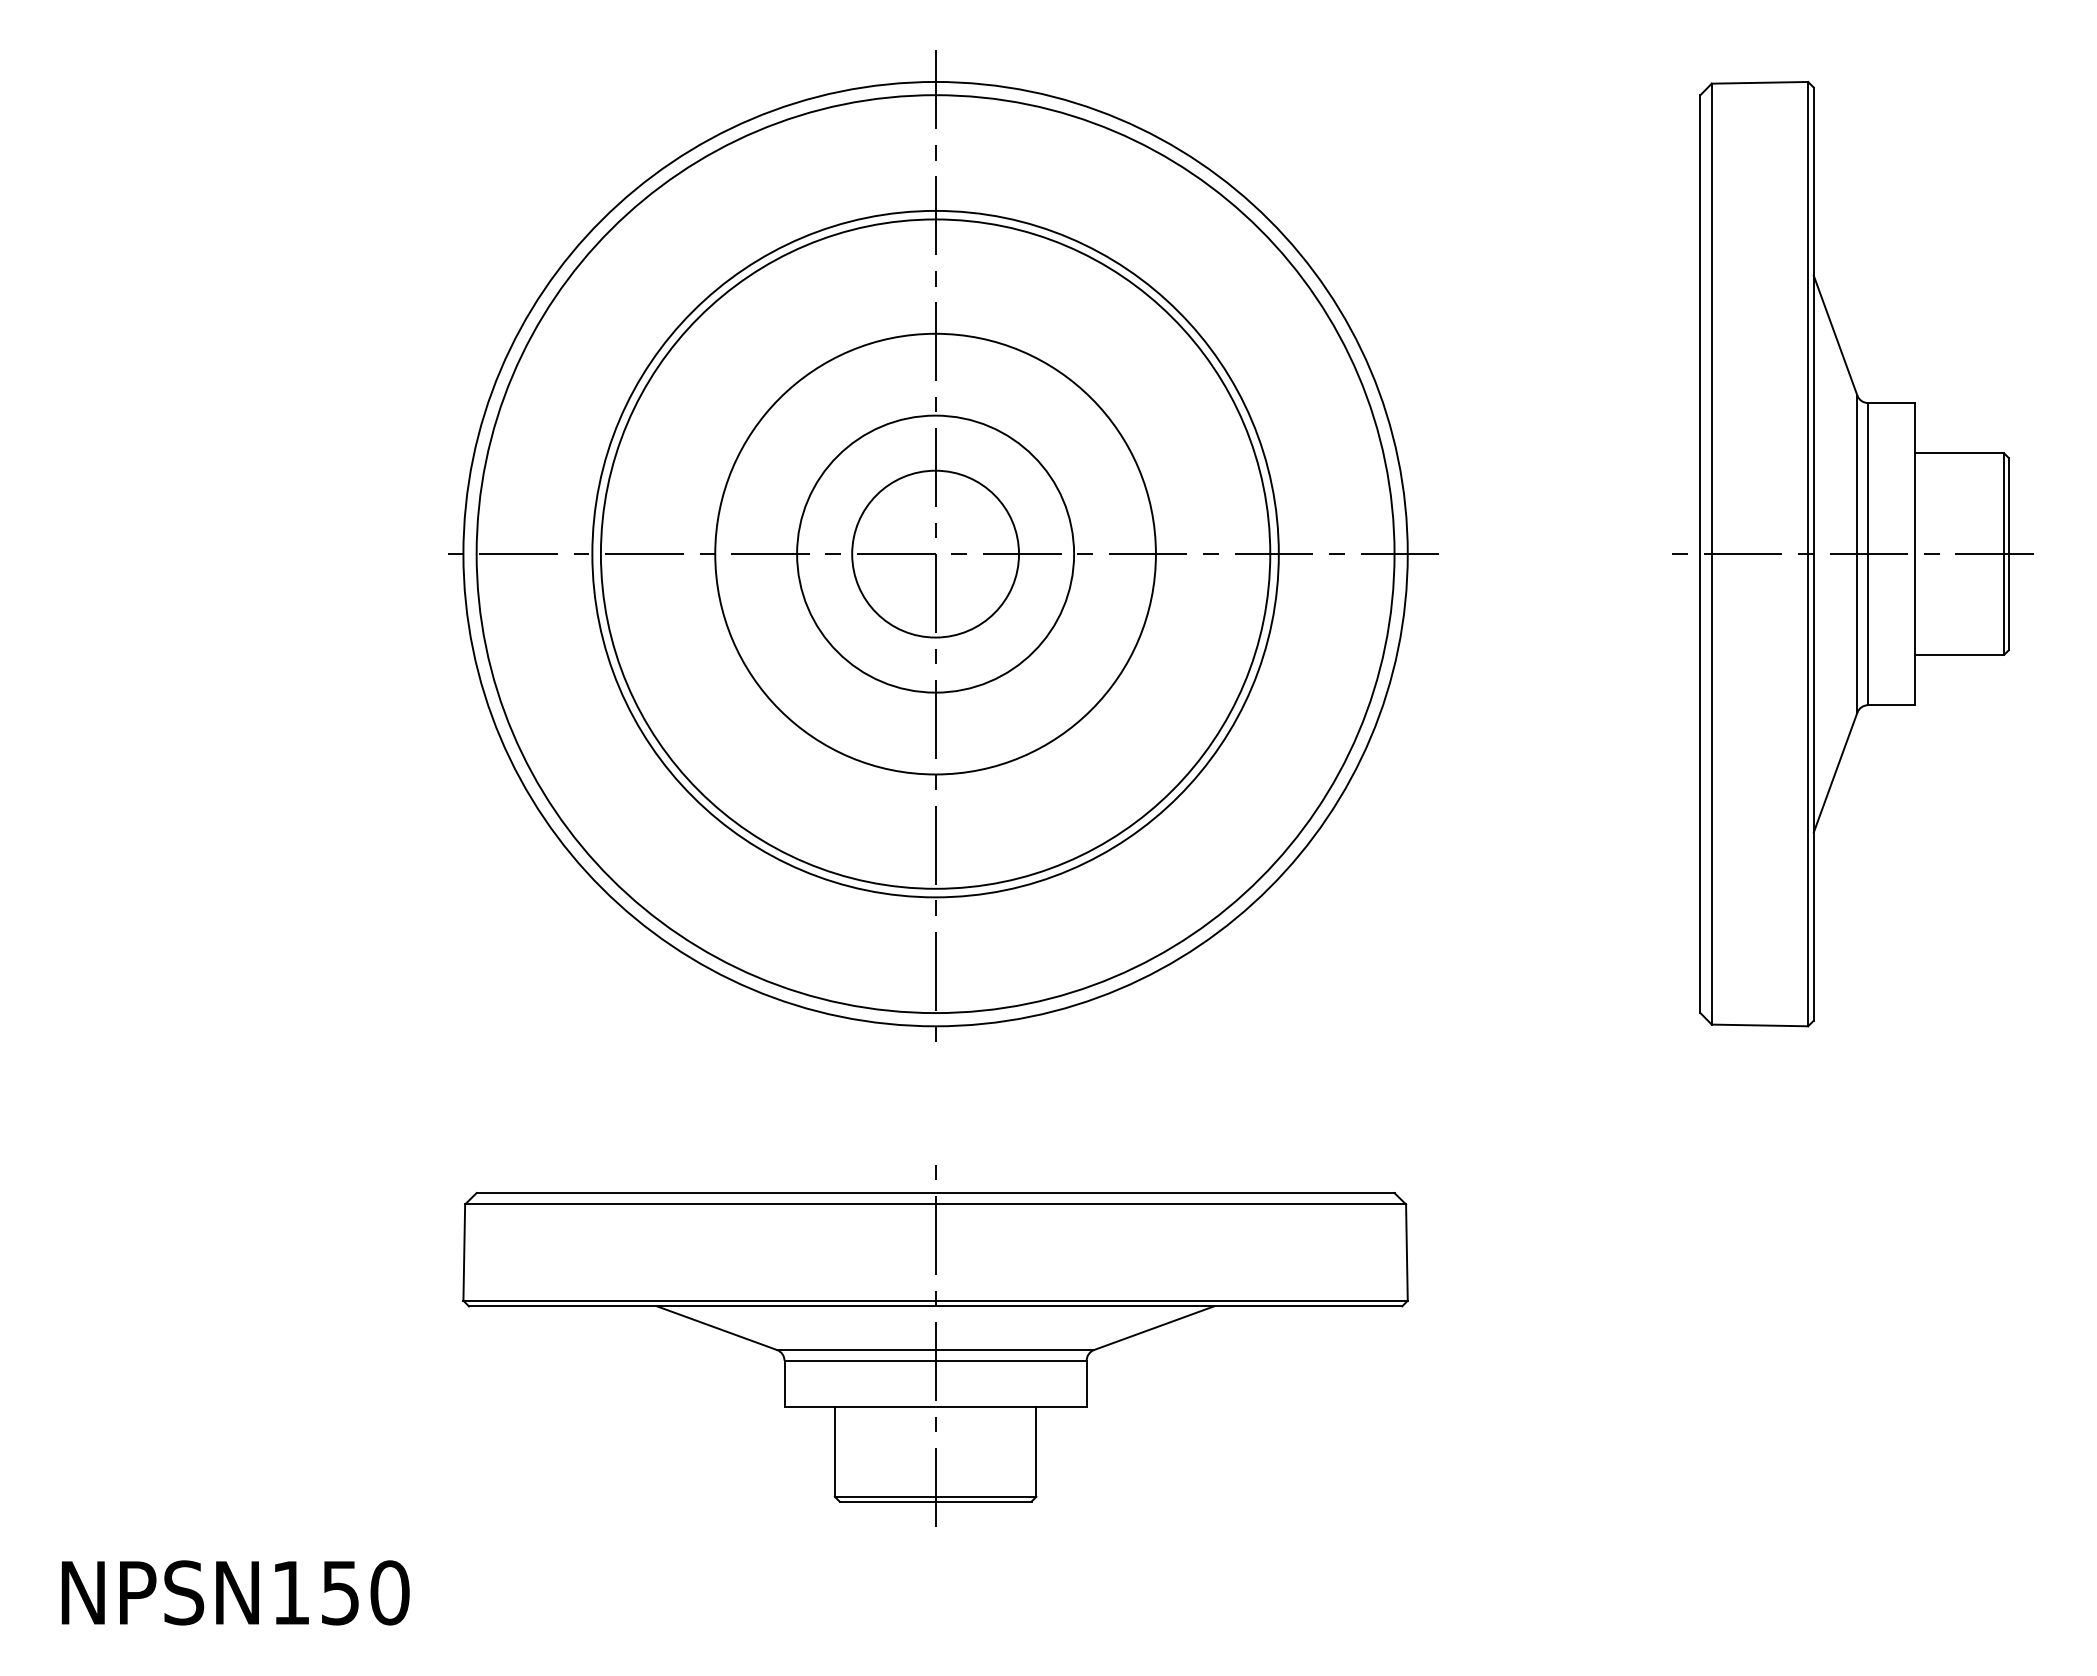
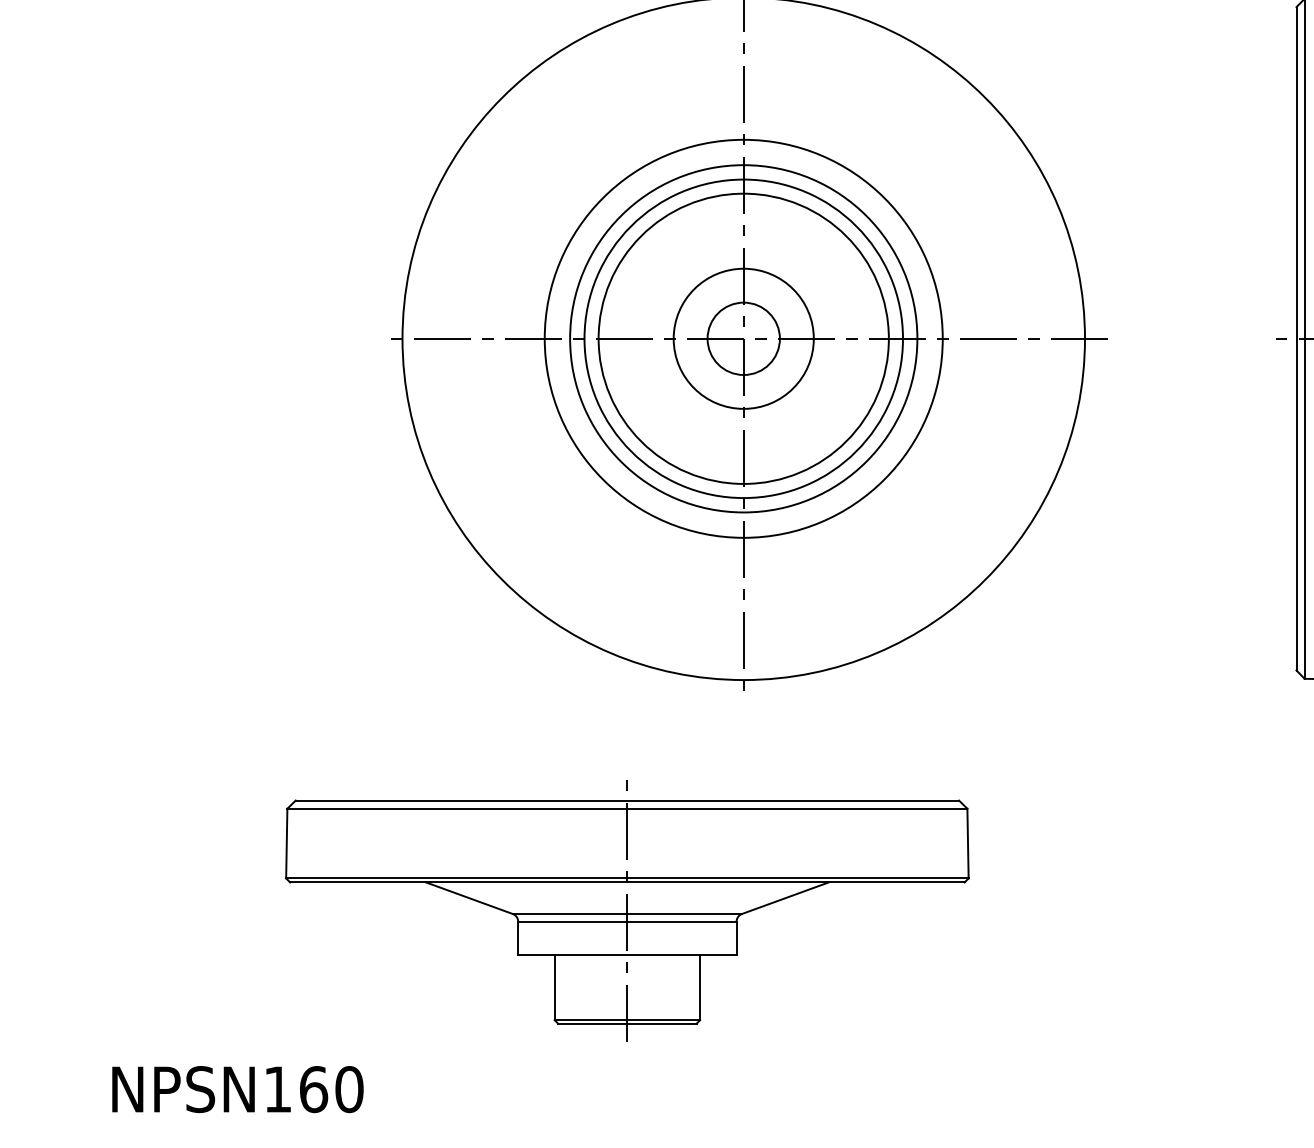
circle: (935, 553) -> (743, 338), size x0.6
circle: (935, 553) -> (743, 338), size x0.6
circle: (935, 553) -> (743, 338), size x0.7
circle: (935, 553) -> (743, 338), size x0.7
circle: (935, 554) -> (743, 339), size x0.6
part: (935, 1345) -> (627, 910), moved
text: (340, 1592) -> (313, 1089), NPSN150 -> NPSN160

